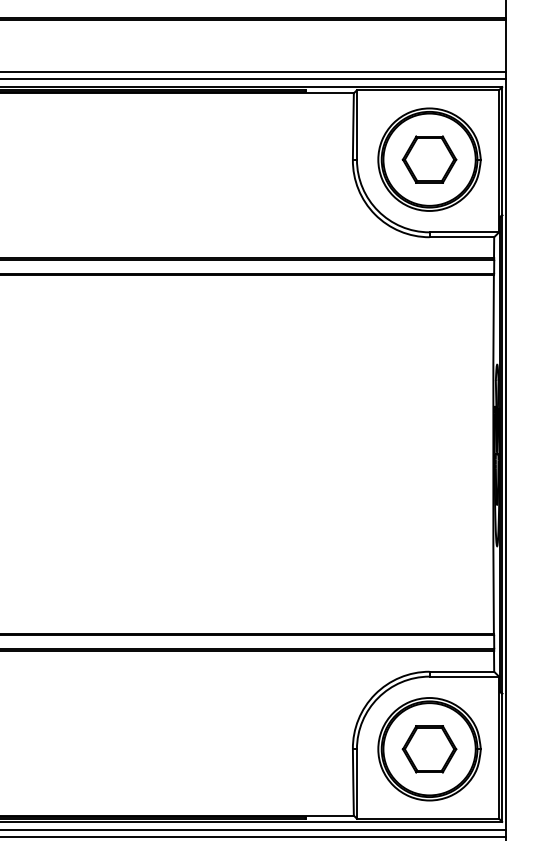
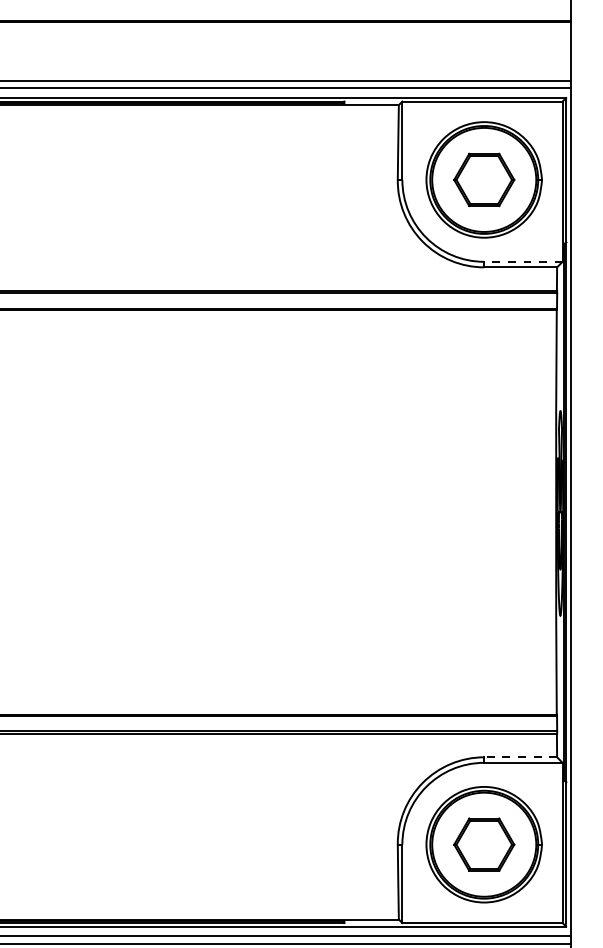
line: (464, 232) -> (523, 262), solid -> dashed
line: (461, 671) -> (520, 757), solid -> dashed

